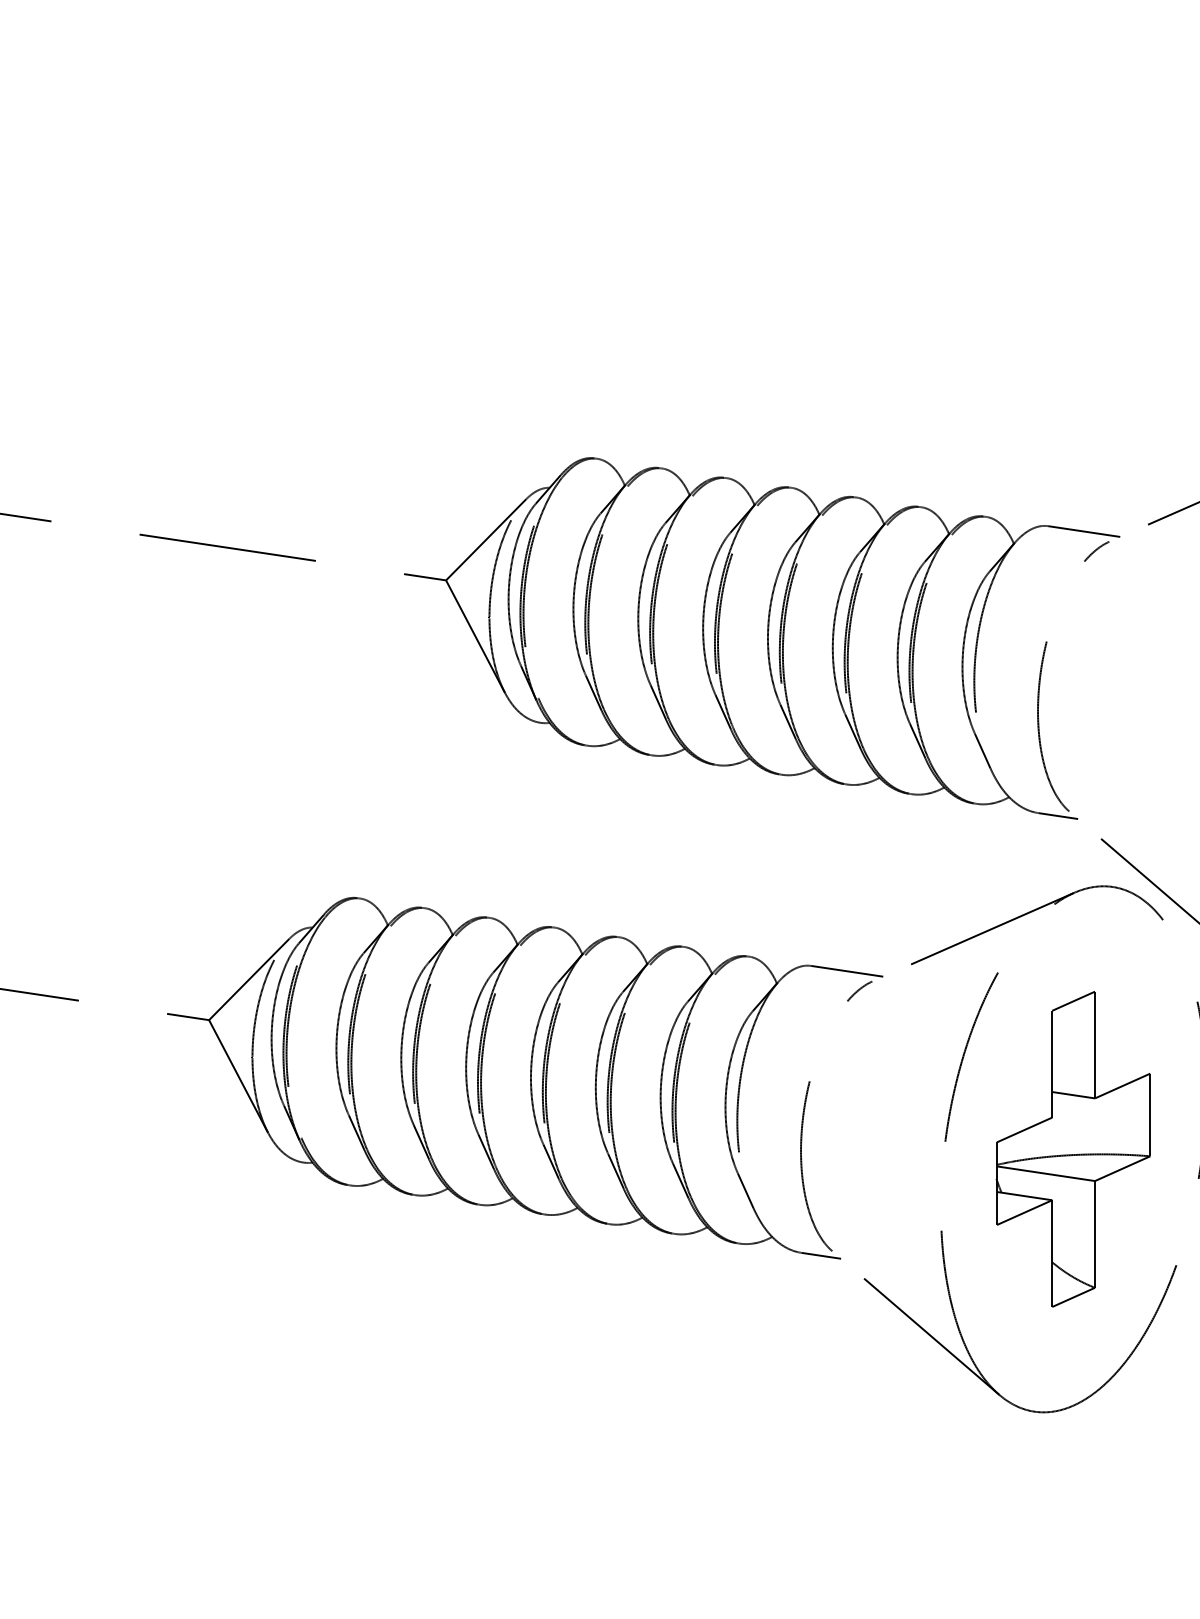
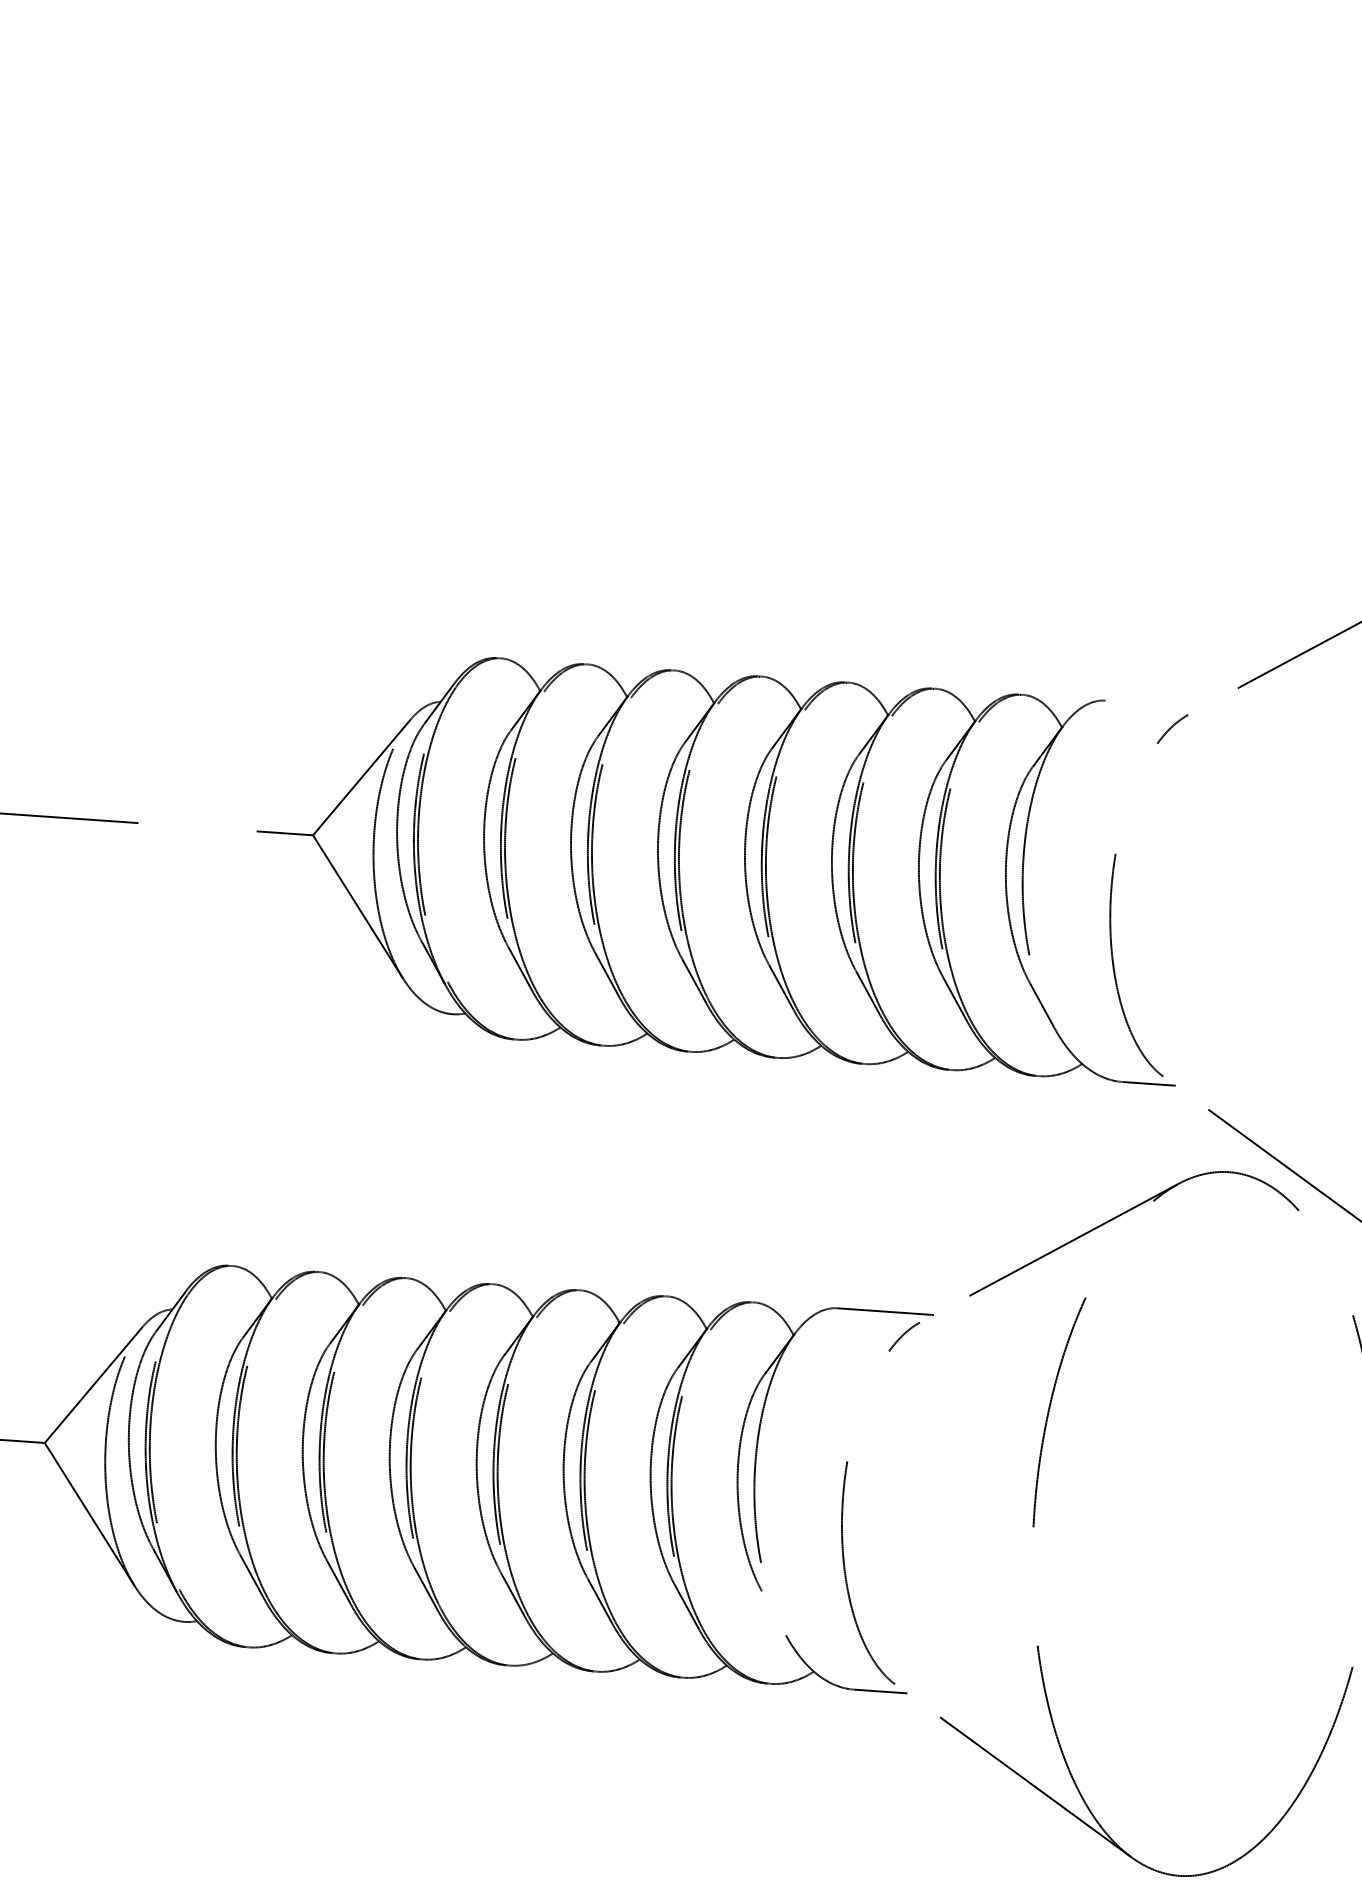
line: (1084, 531) -> (1154, 703), removed
part: (1072, 1149) -> (1202, 1524), removed
line: (745, 1190) -> (773, 1612), removed

